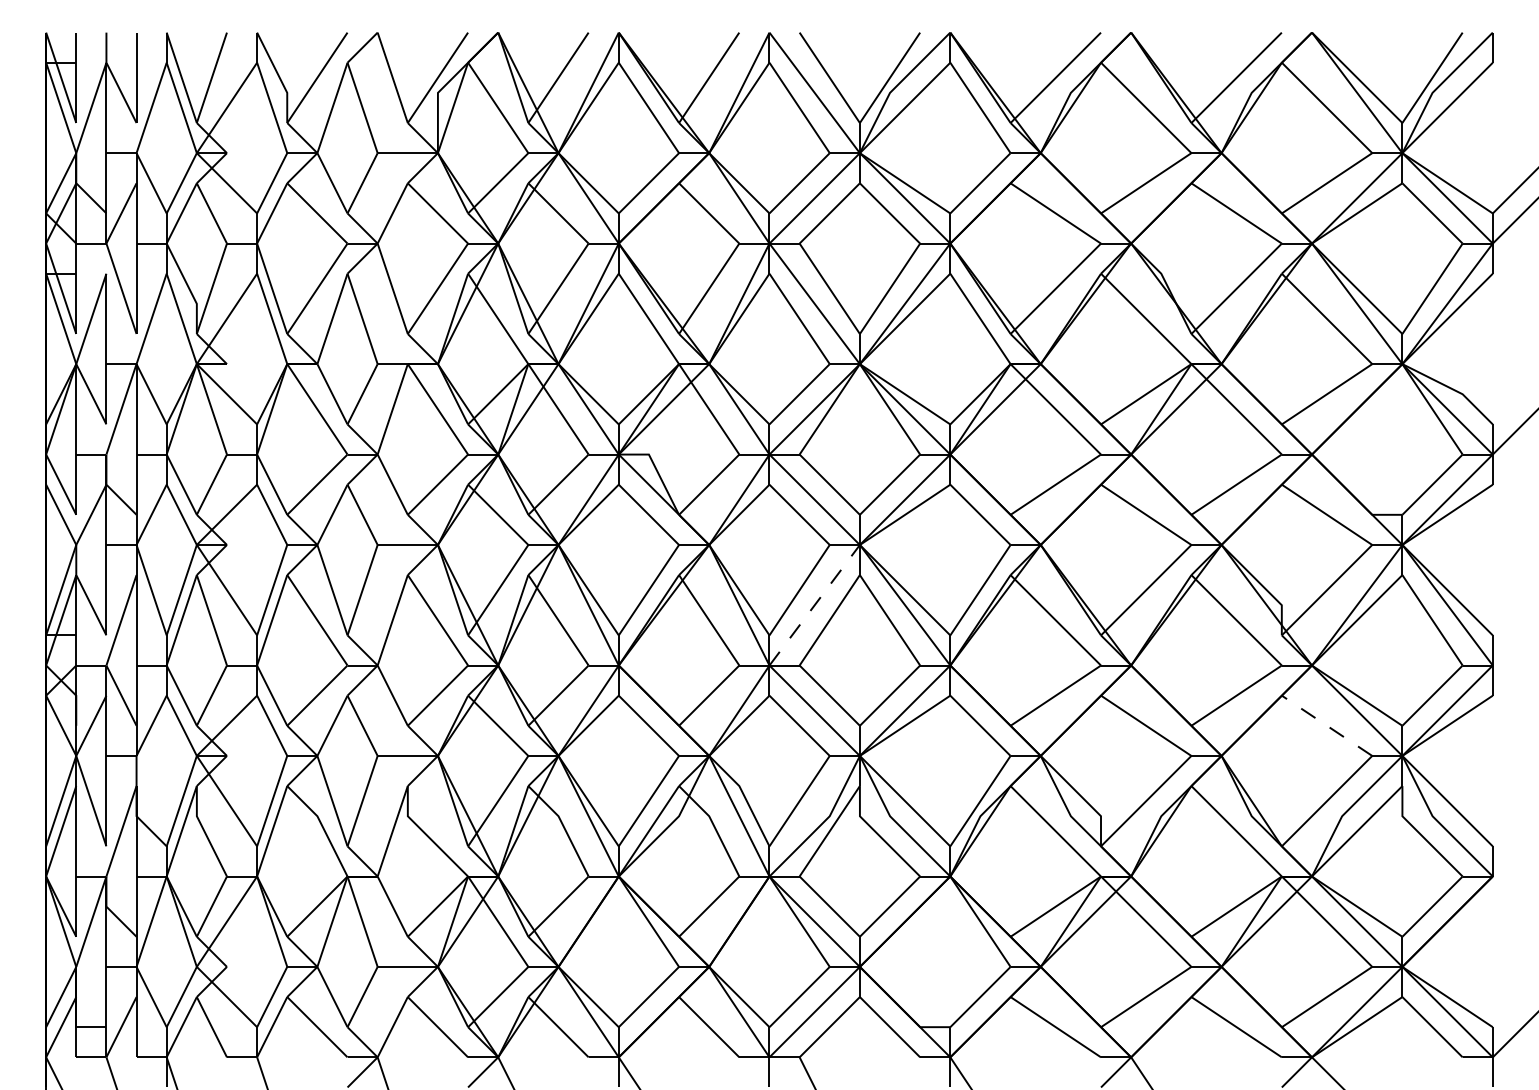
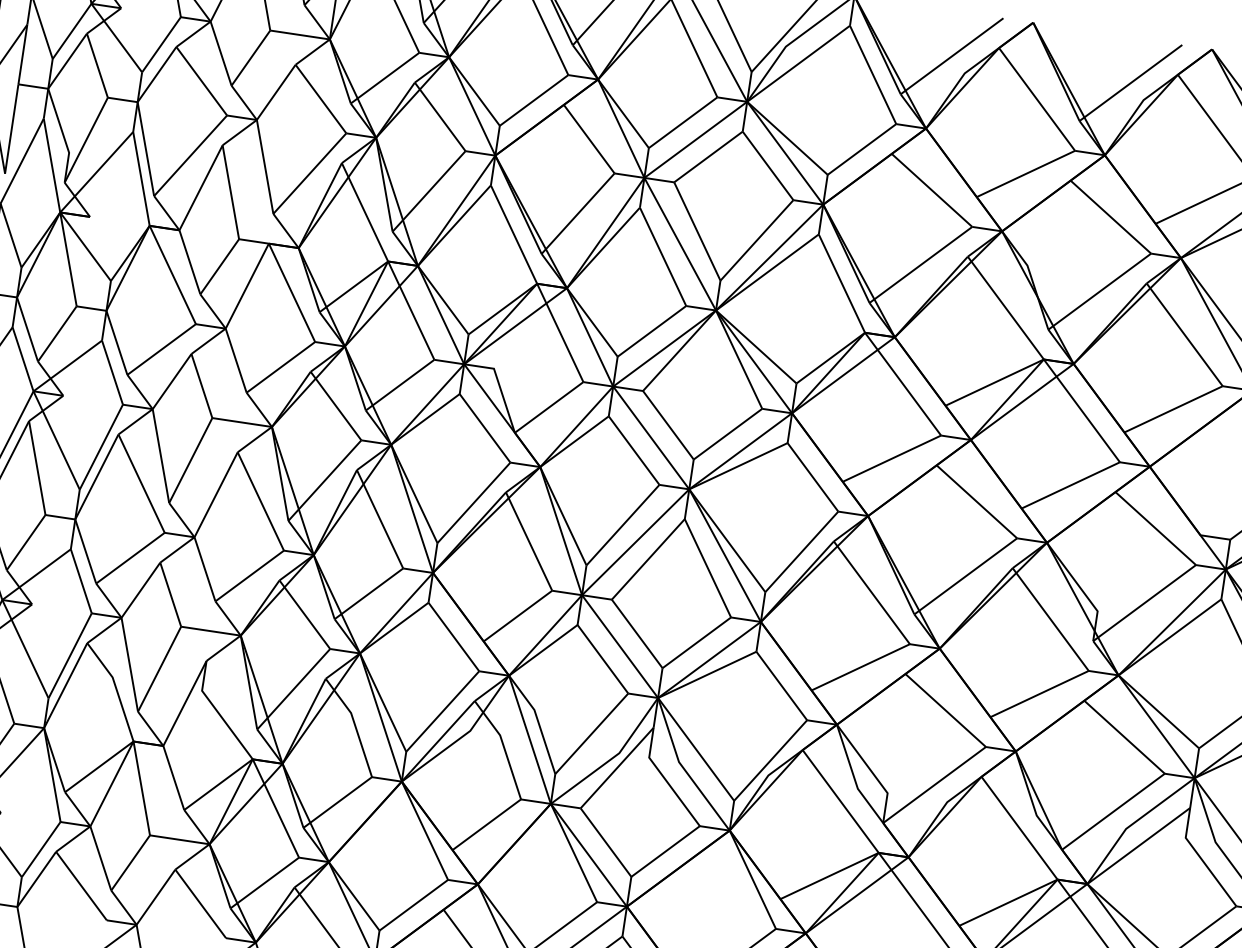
line: (814, 604) -> (635, 541), dashed -> solid
line: (1326, 725) -> (1124, 736), dashed -> solid

